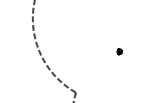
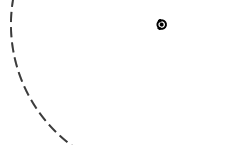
part: (119, 51) -> (161, 24), moved

